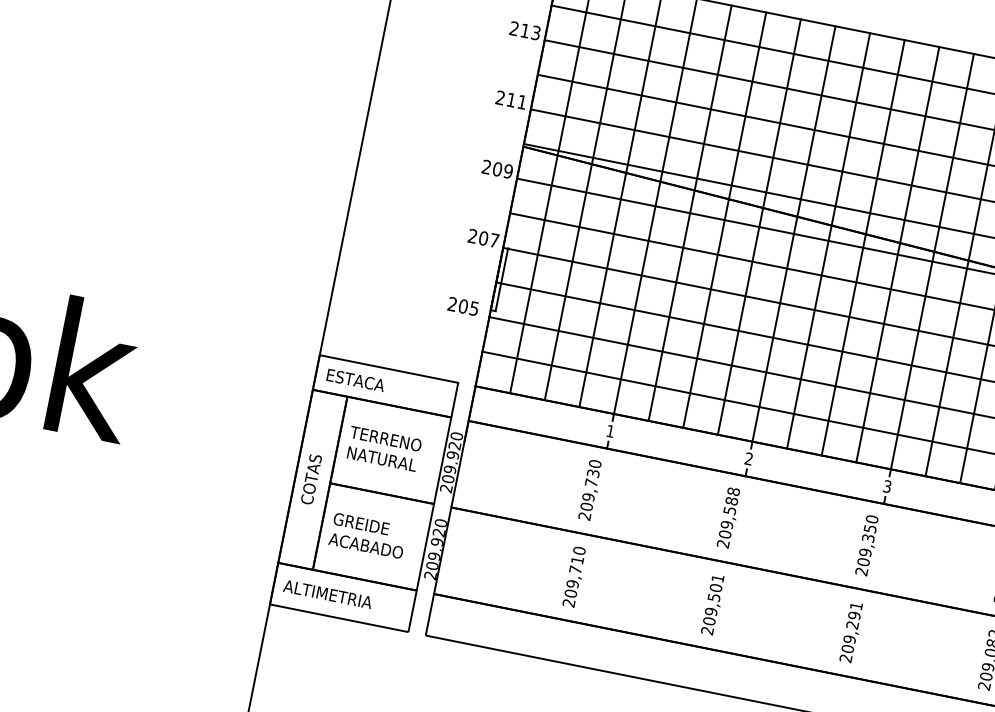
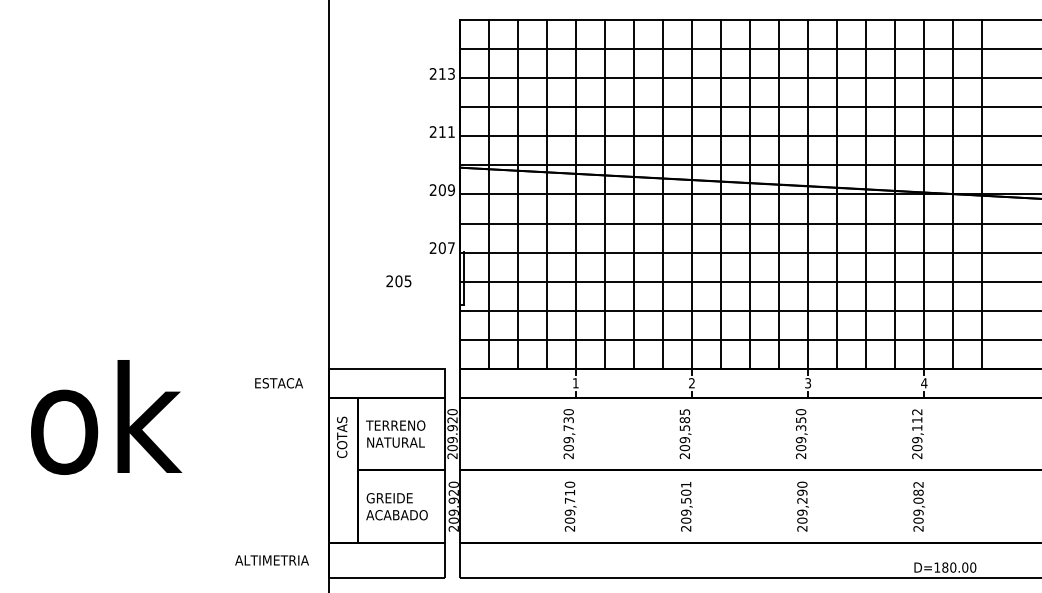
text: (462, 306) -> (398, 281), moved
text: (355, 380) -> (278, 383), moved
text: (311, 478) -> (342, 436), moved
text: (733, 492) -> (684, 412), 209,588 -> 209,585
text: (327, 594) -> (271, 560), moved
text: (856, 605) -> (802, 484), 209,291 -> 209,290

